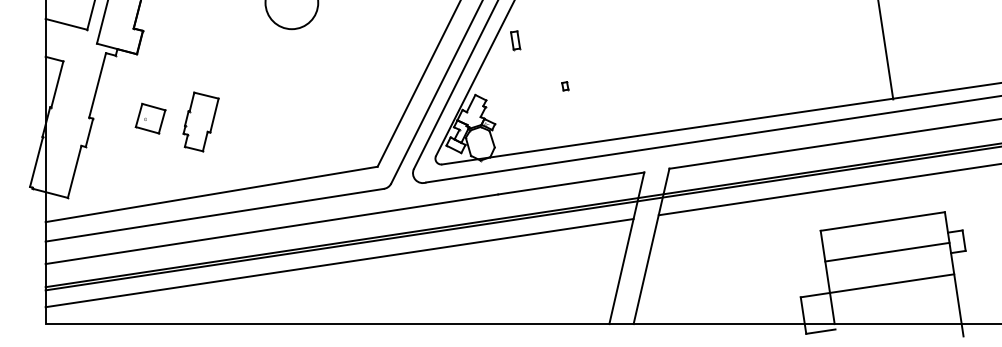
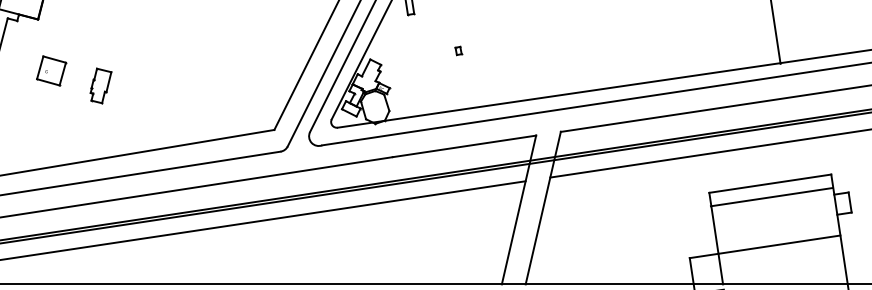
part: (150, 118) -> (51, 70), moved
part: (200, 121) -> (100, 85), size x0.6
line: (887, 251) -> (771, 196), moved

